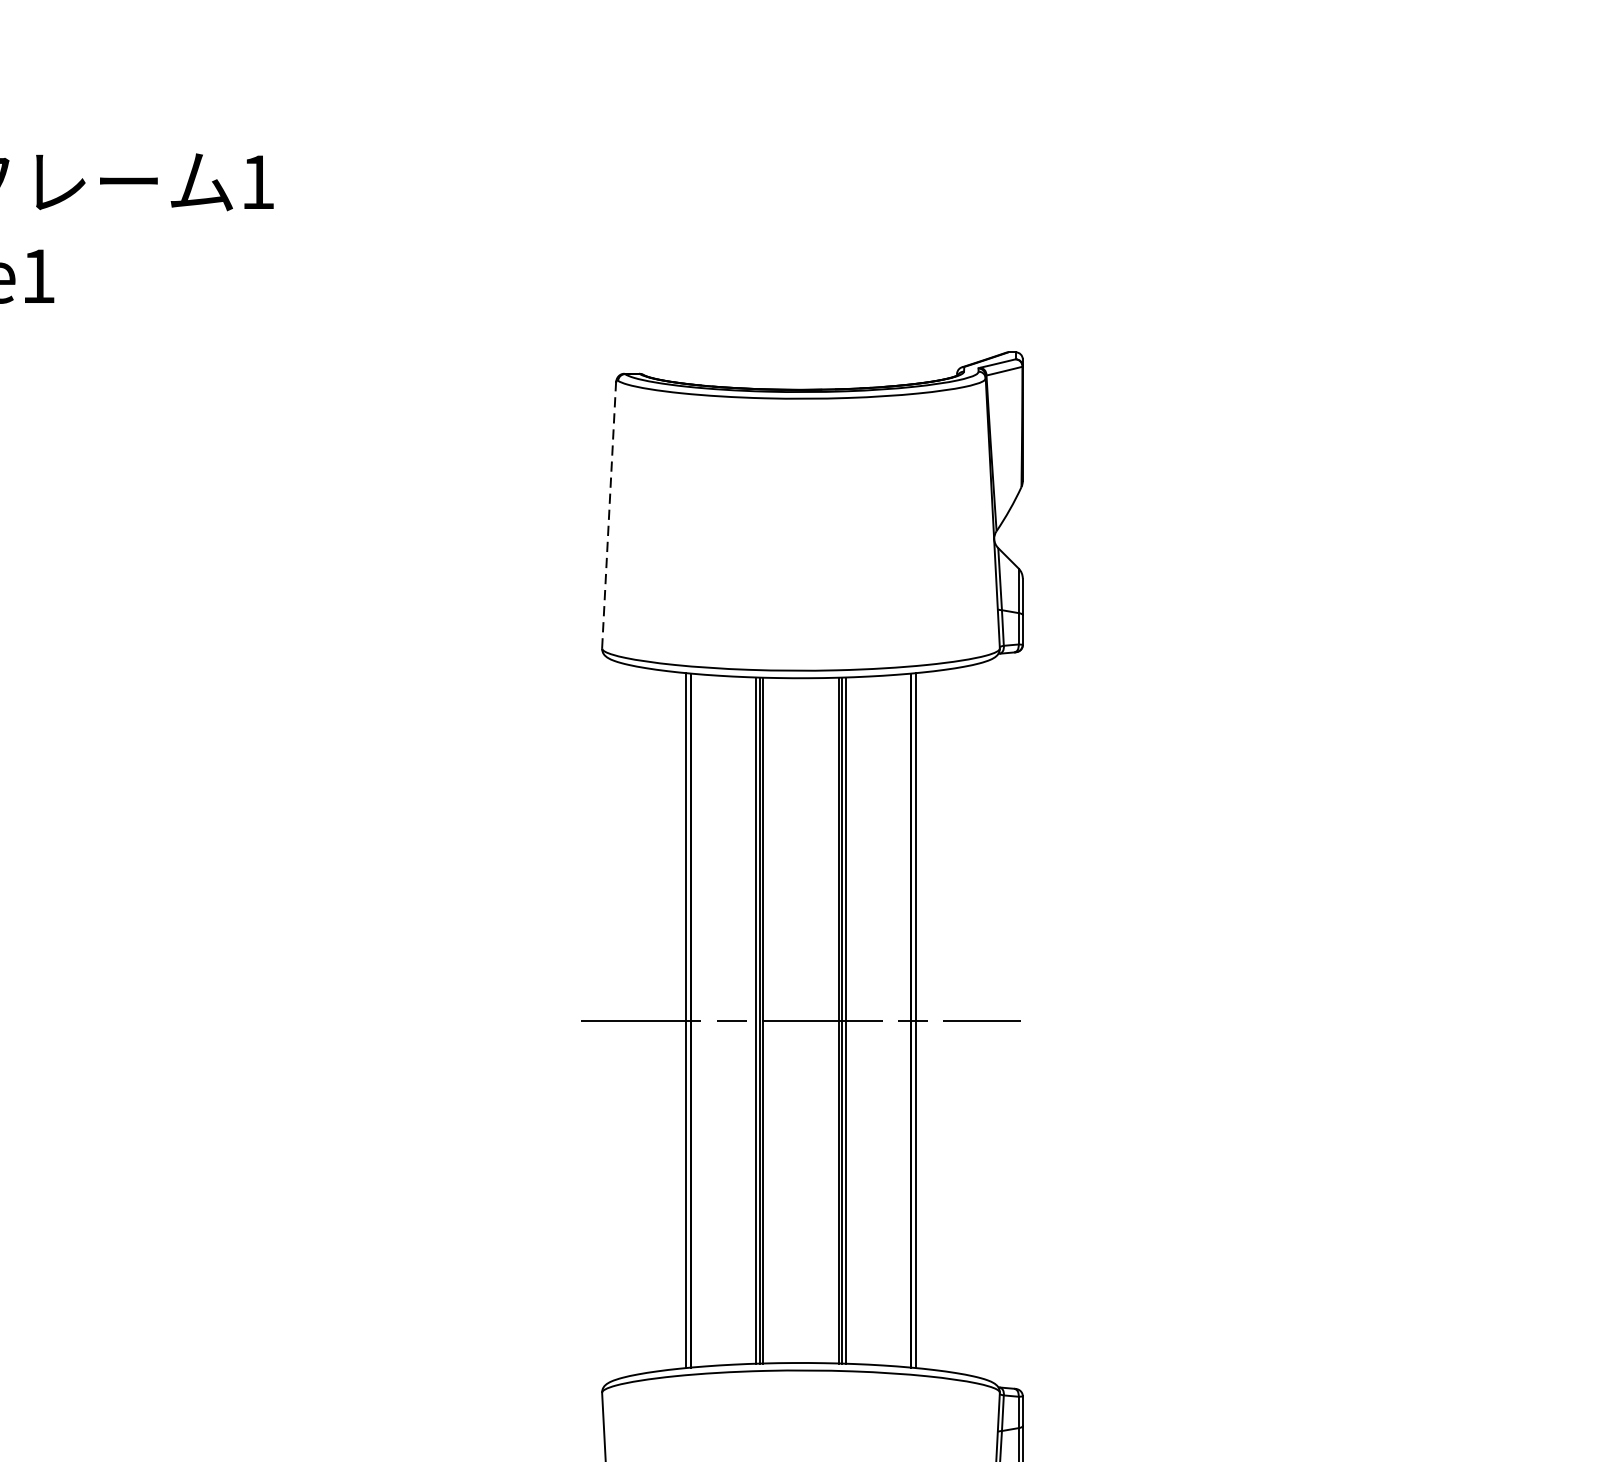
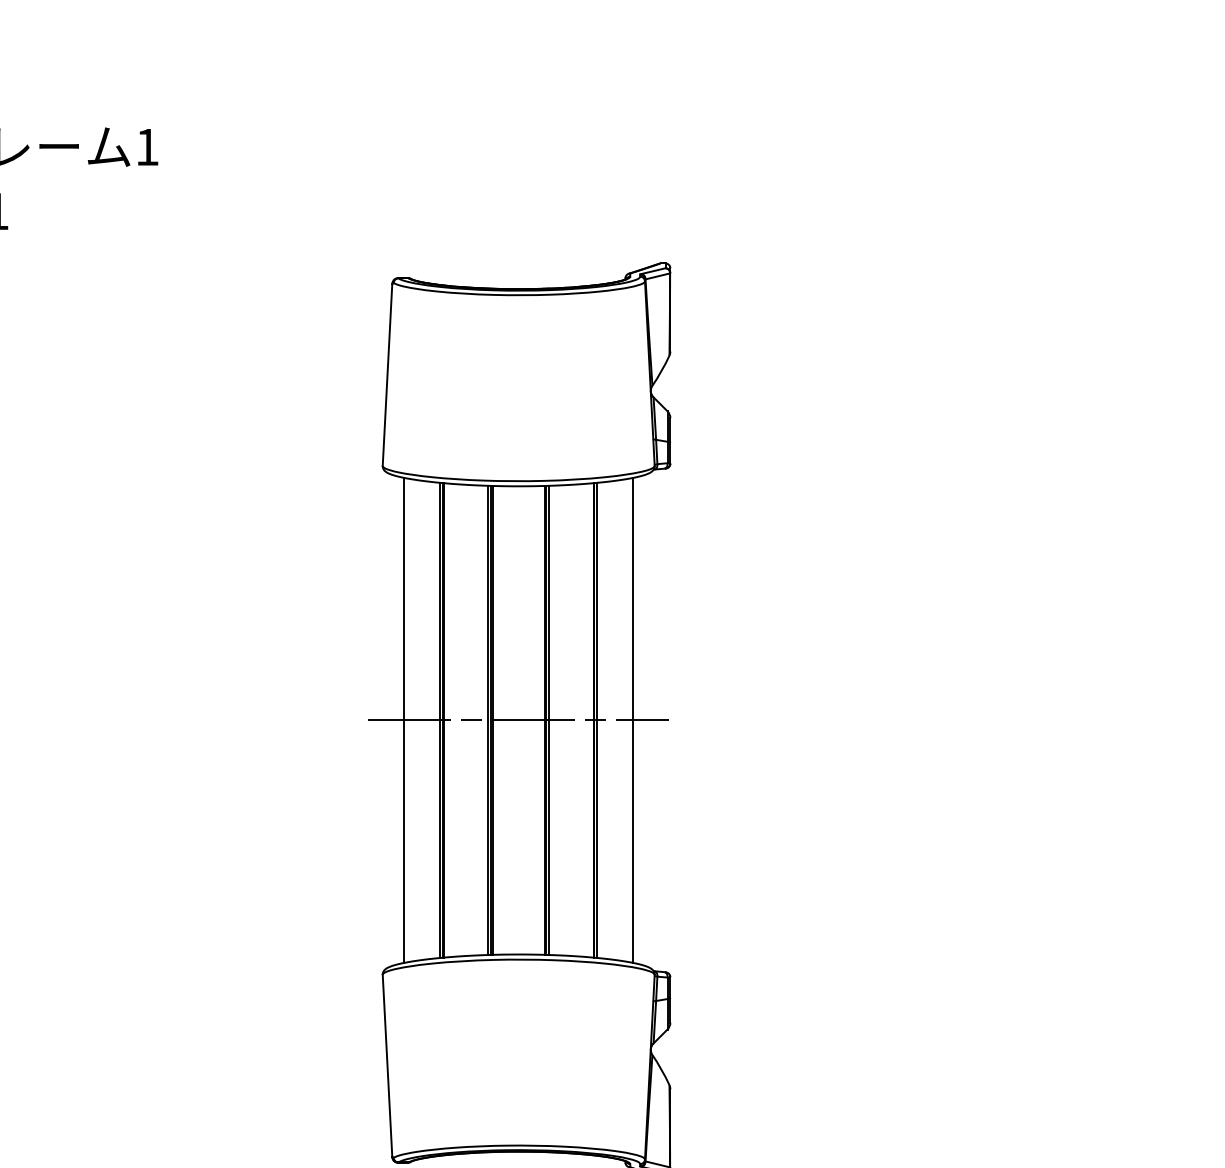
line: (609, 516) -> (387, 375), dashed -> solid
line: (633, 1019) -> (404, 719), added
line: (967, 1019) -> (632, 719), added

